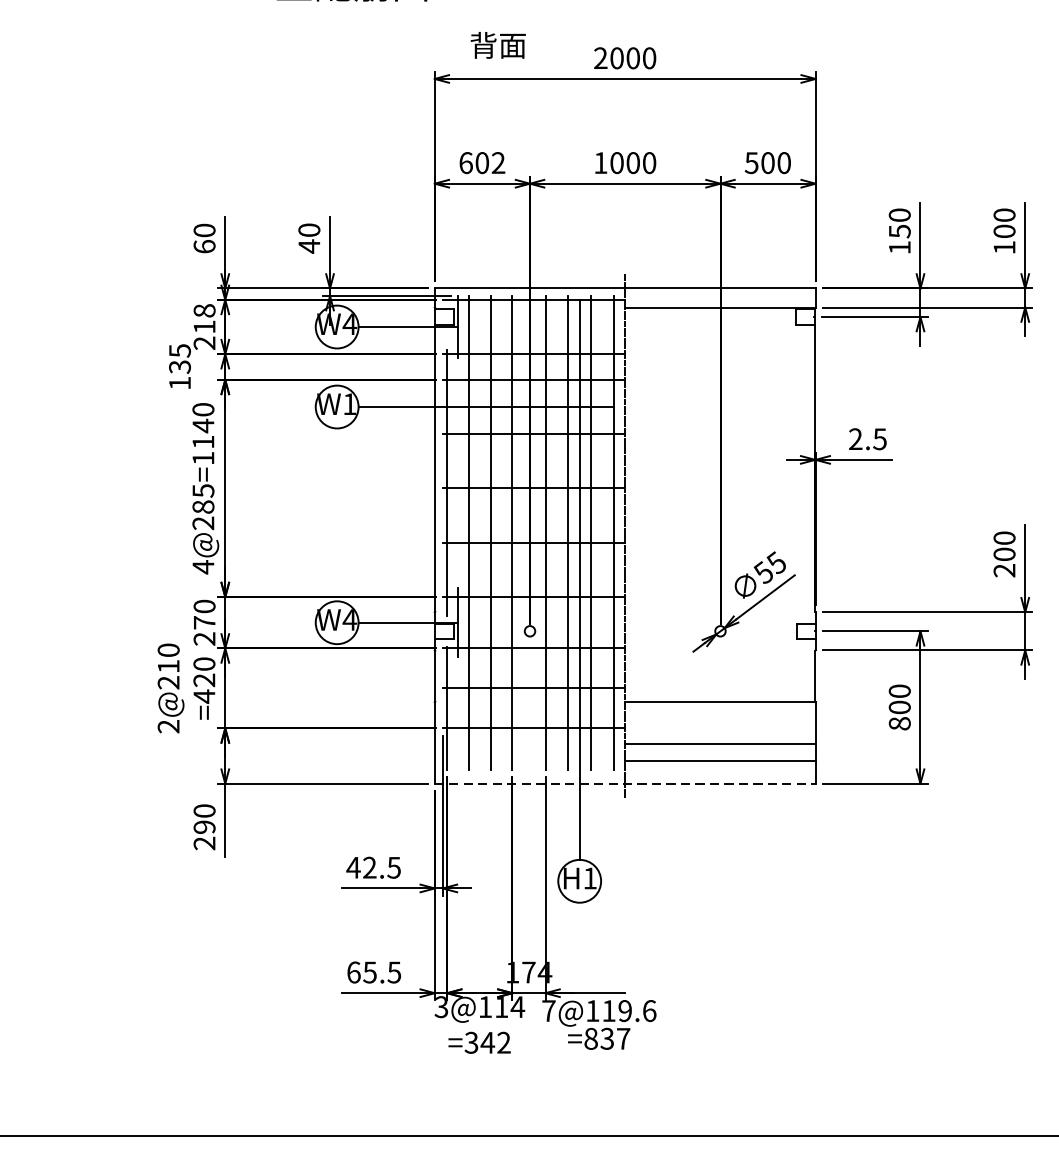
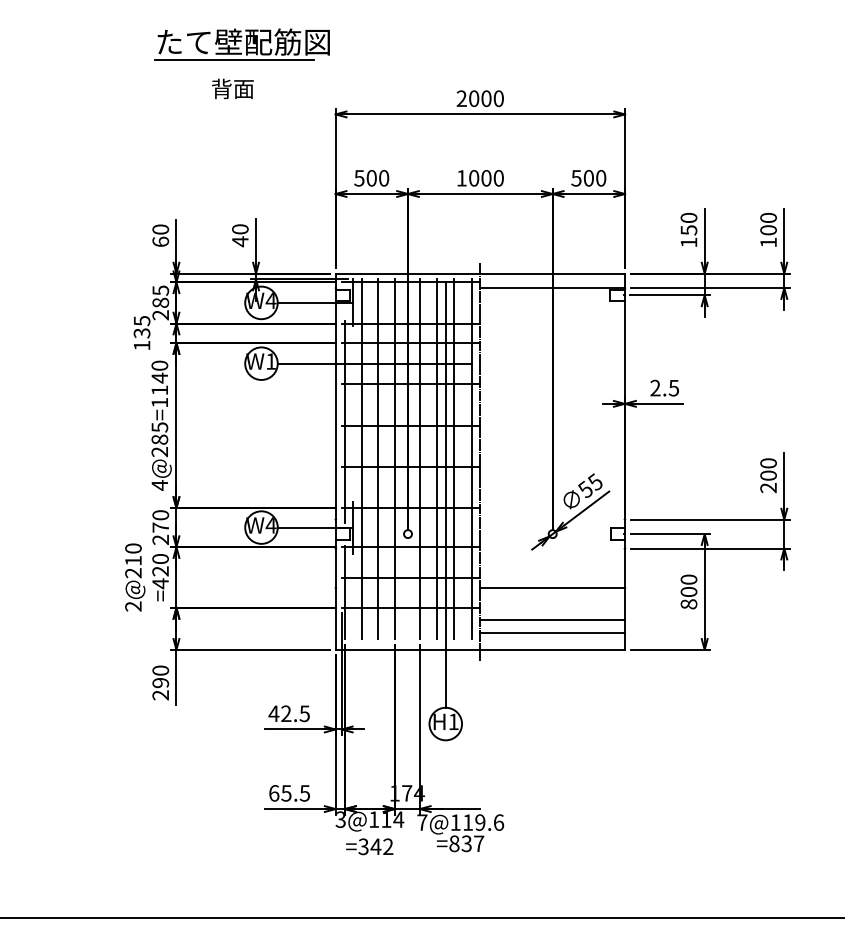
line: (301, 7) -> (234, 60), added
text: (497, 44) -> (232, 88), moved
text: (481, 163) -> (371, 178), 602 -> 500
text: (204, 318) -> (160, 296), 218 -> 285
line: (625, 783) -> (480, 649), dashed -> solid

